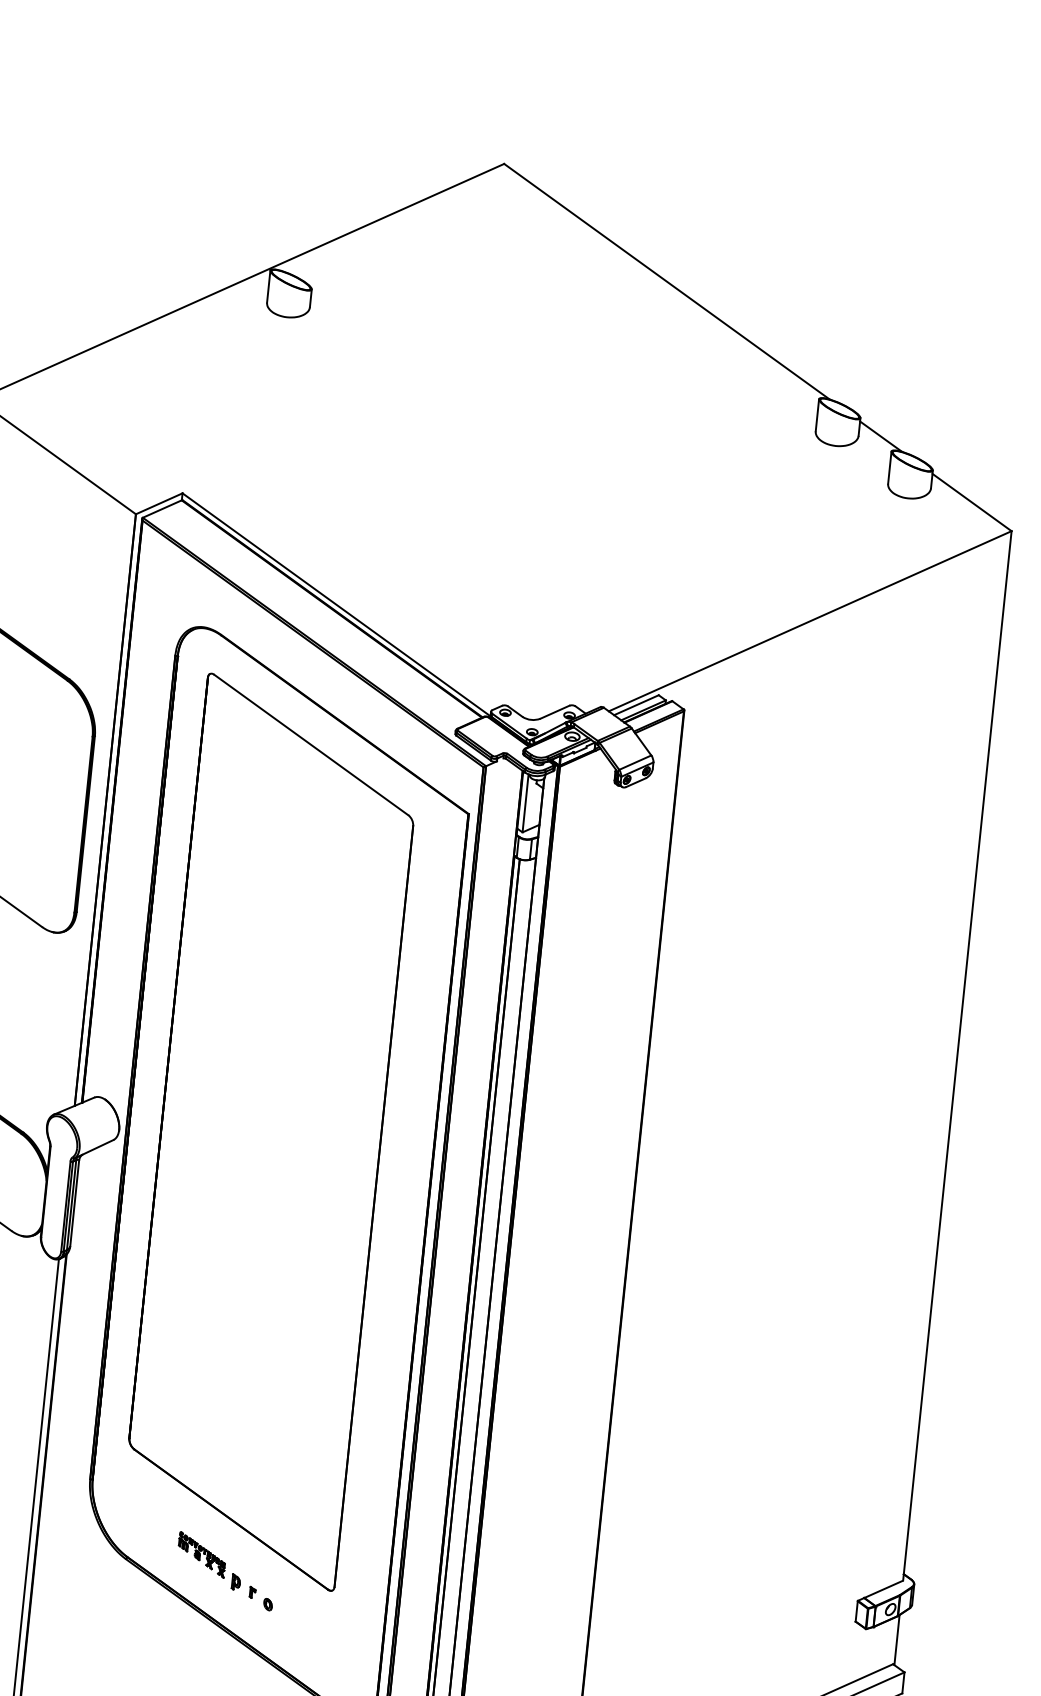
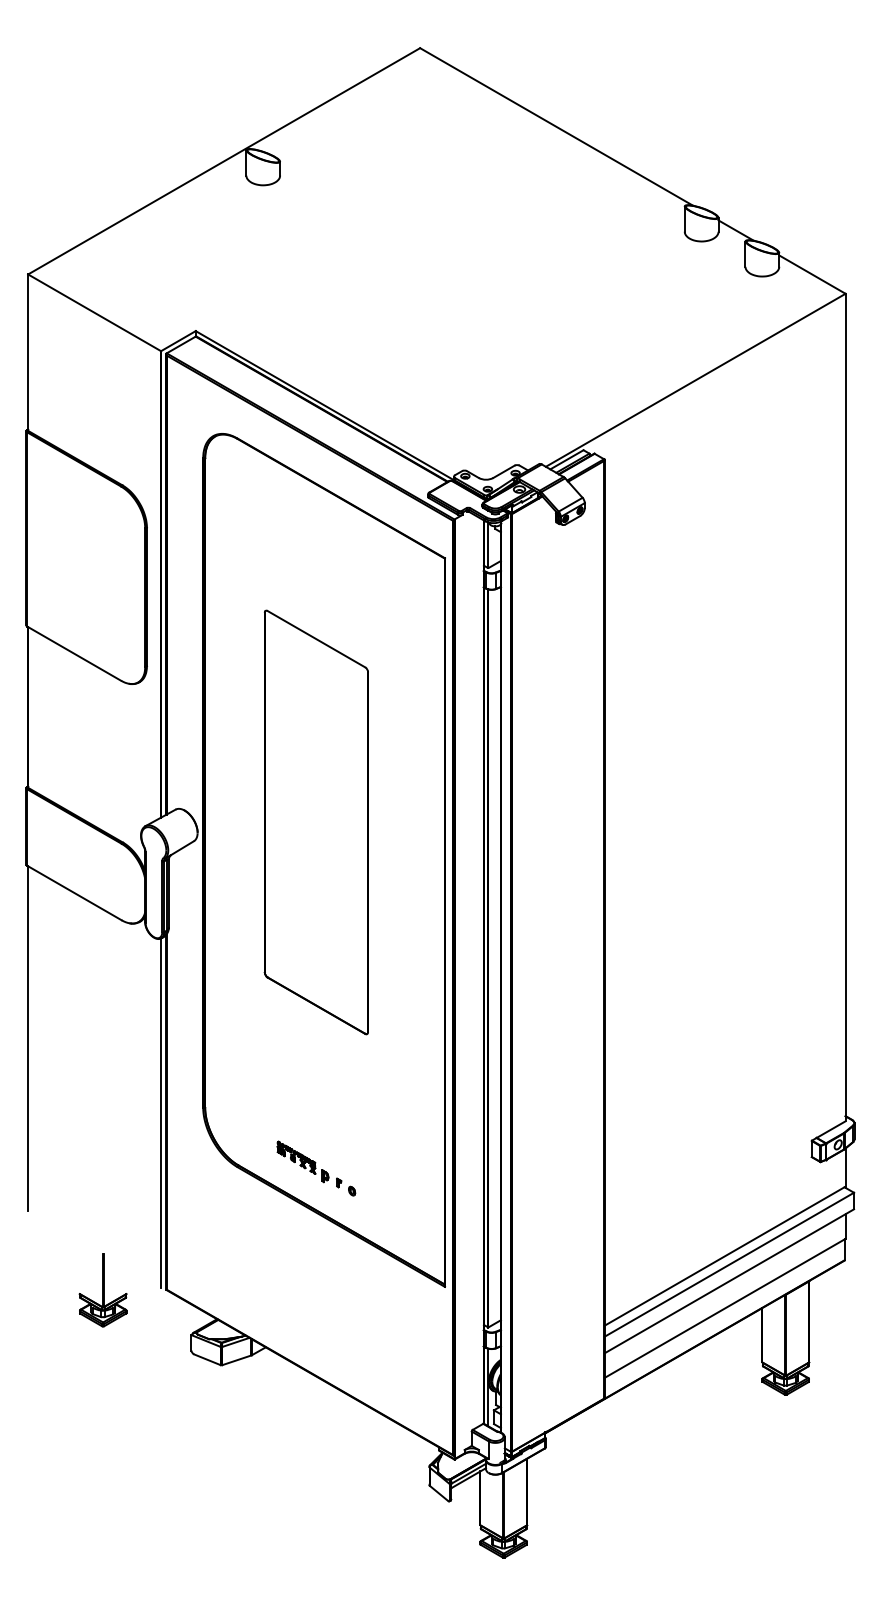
part: (271, 1132) -> (316, 822), size x0.6

